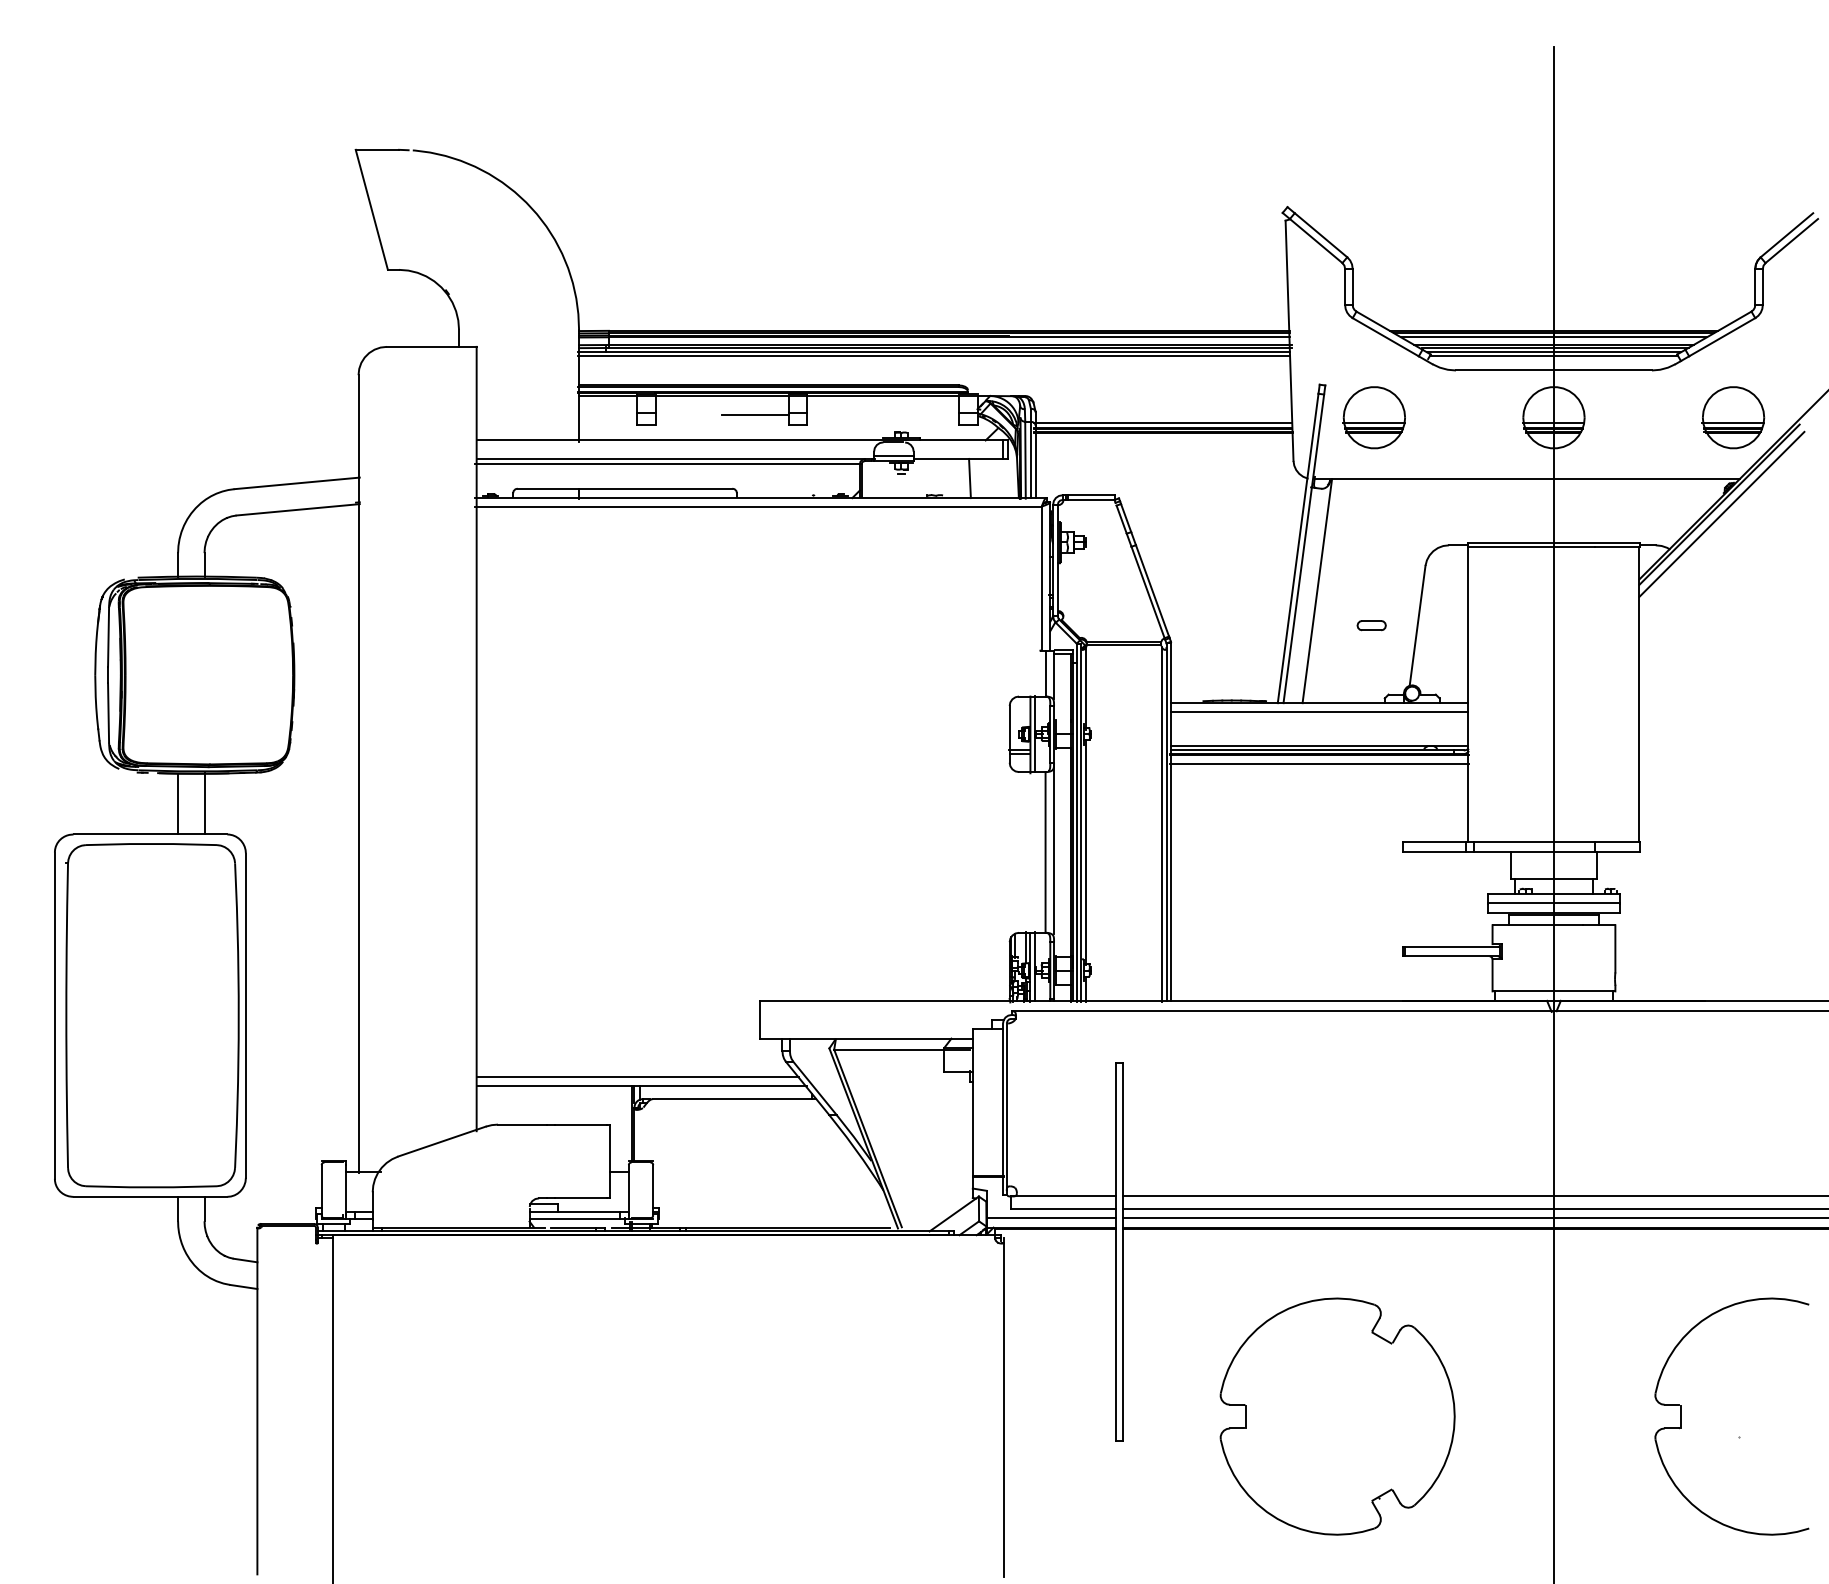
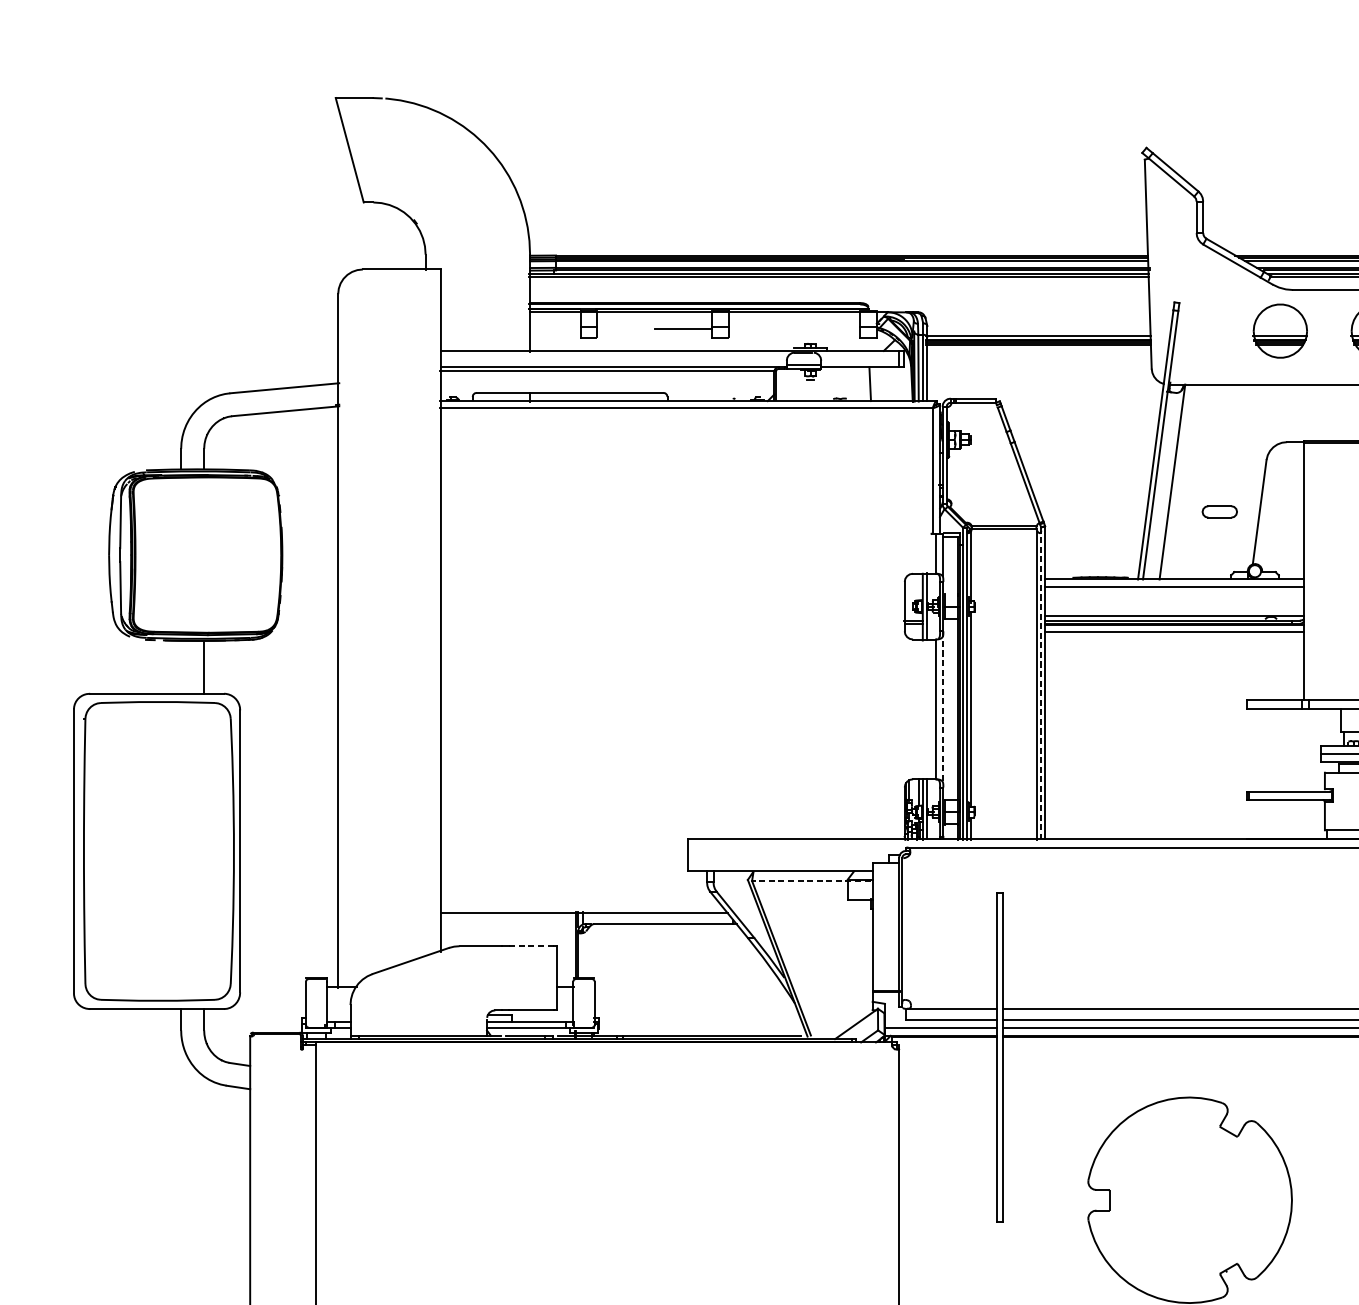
part: (1373, 417) -> (1279, 330), moved
part: (1371, 625) -> (1219, 511), size x1.4
line: (178, 803) -> (181, 666), removed
line: (1166, 822) -> (1041, 683), solid -> dashed
line: (1054, 848) -> (943, 705), solid -> dashed
line: (901, 1049) -> (810, 880), solid -> dashed
line: (637, 1077) -> (580, 905), removed
line: (580, 1124) -> (531, 946), solid -> dashed

